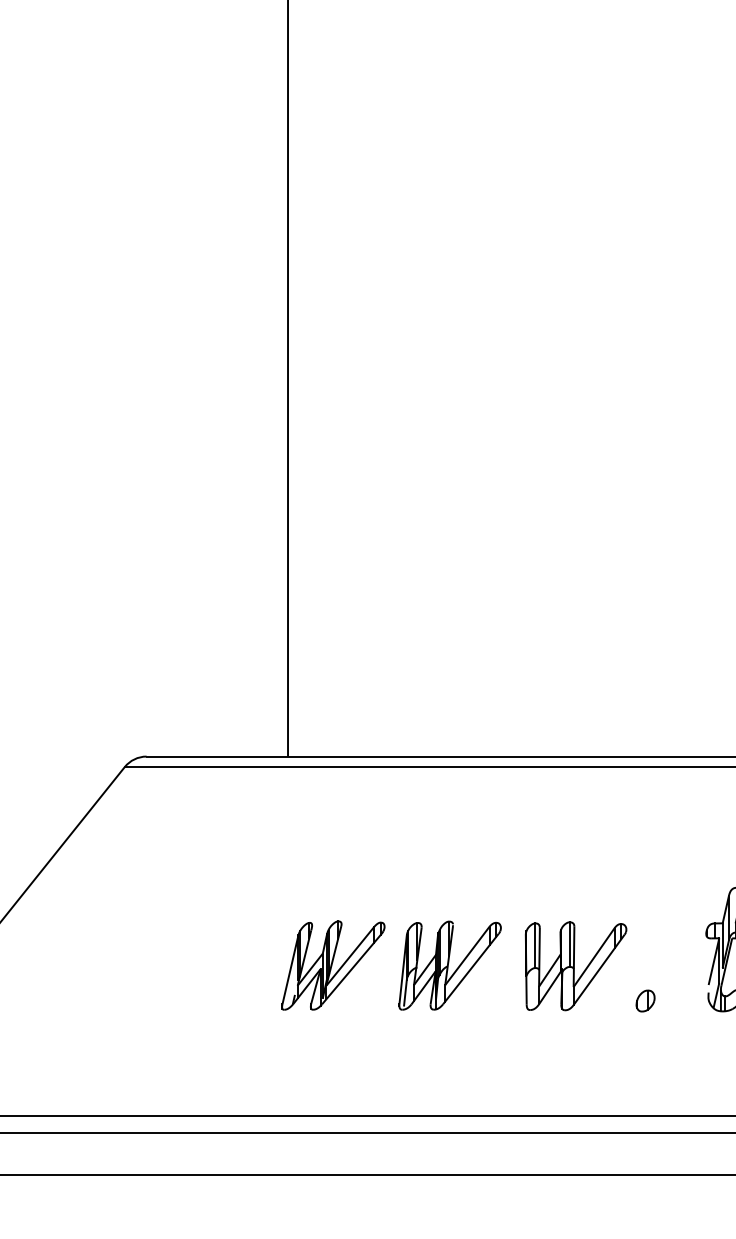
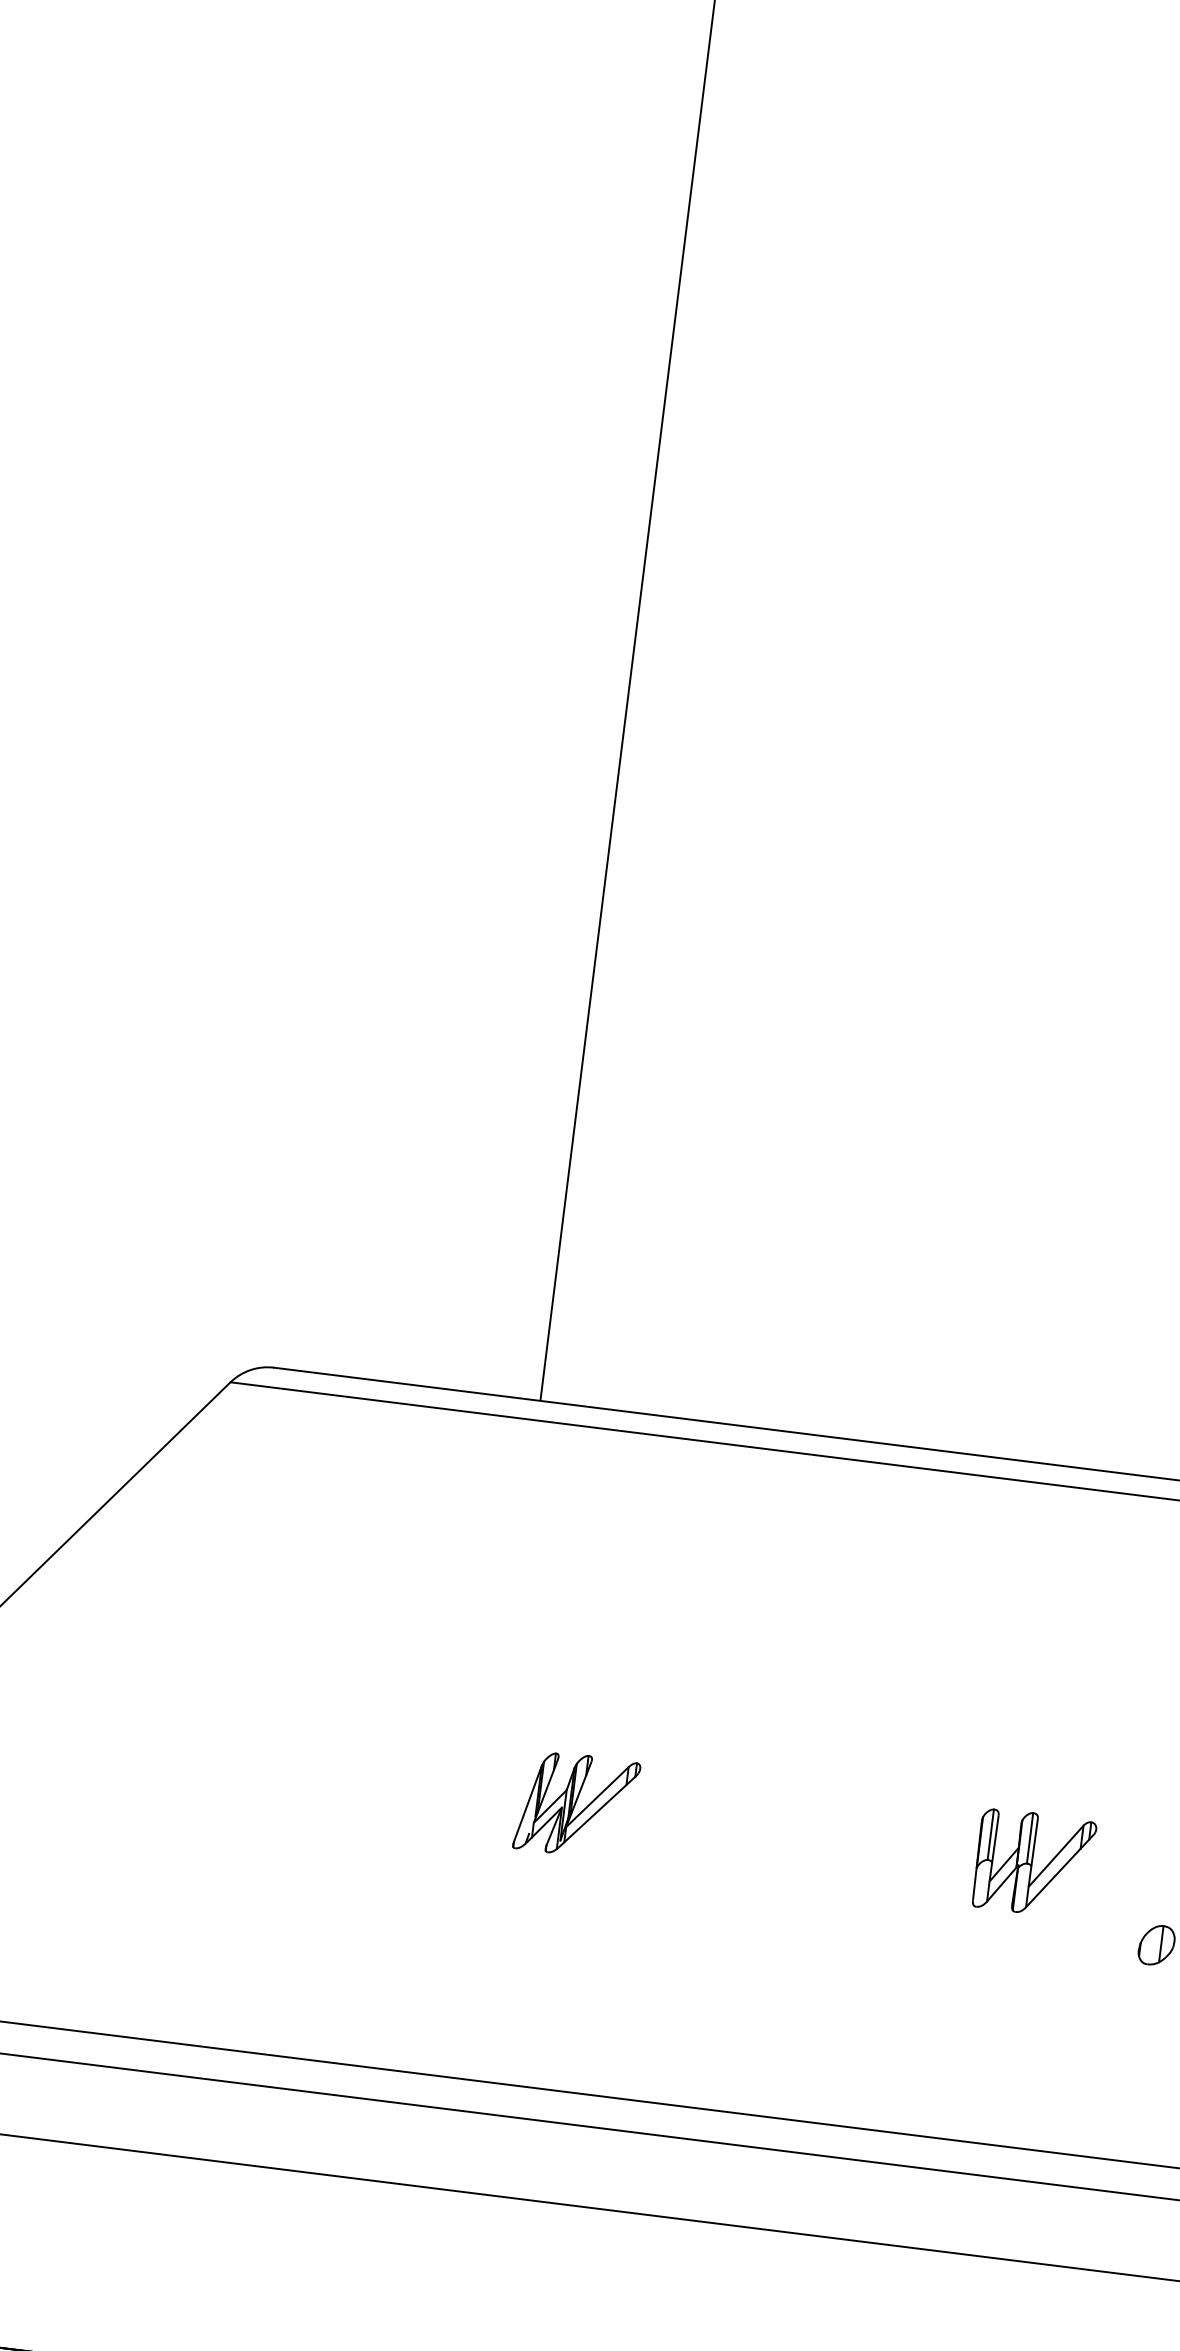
part: (333, 965) -> (577, 1805), size x0.6
part: (449, 965) -> (795, 1832), removed
part: (576, 966) -> (1034, 1864), size x0.6

